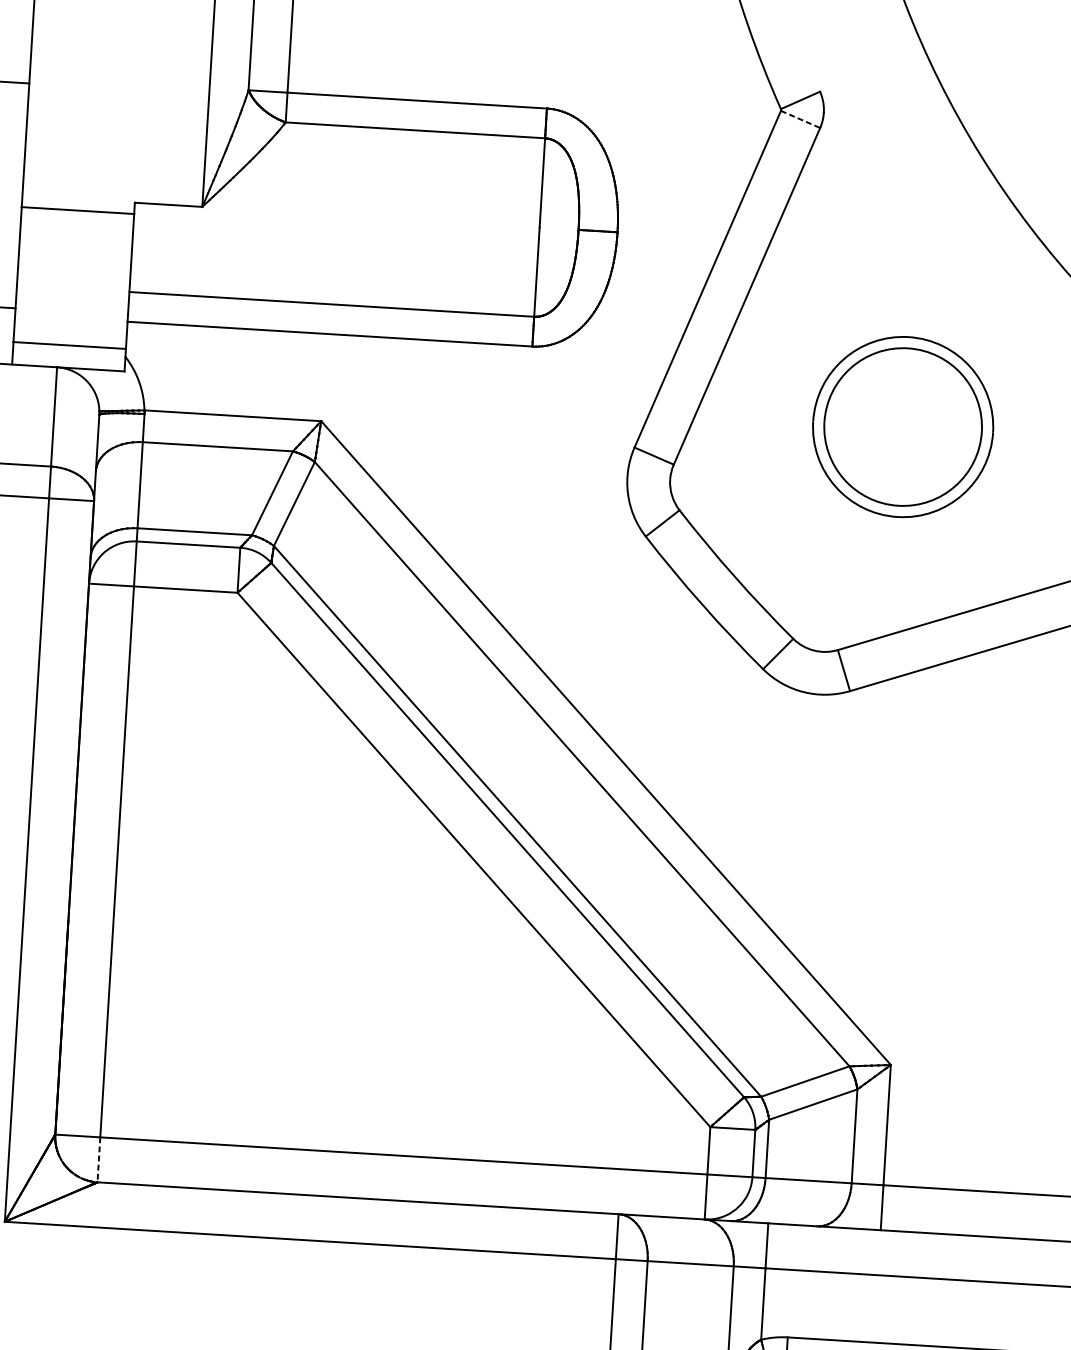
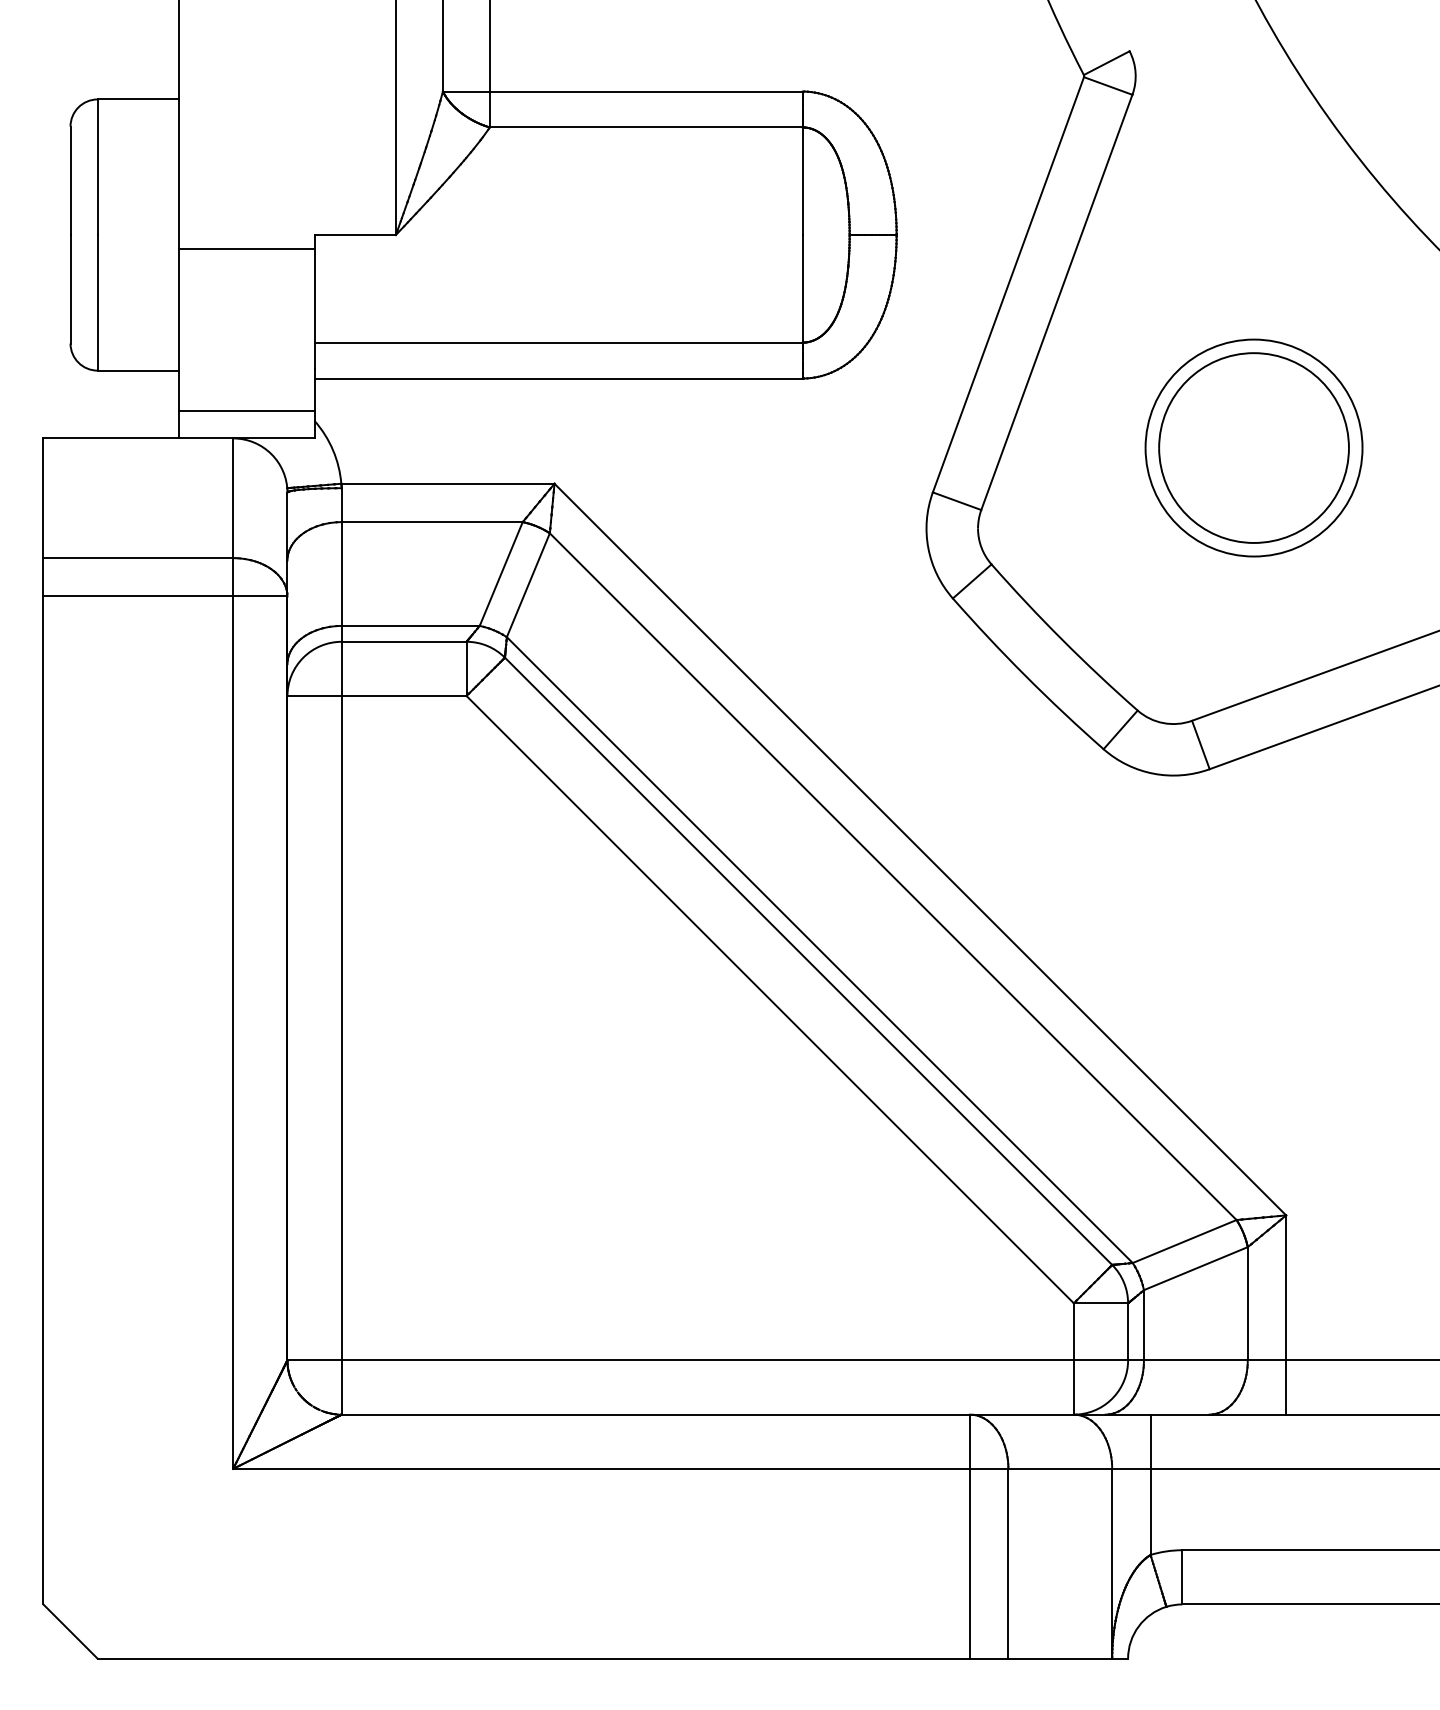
line: (800, 119) -> (1108, 86), dashed -> solid
line: (98, 1160) -> (341, 1388), dashed -> solid

